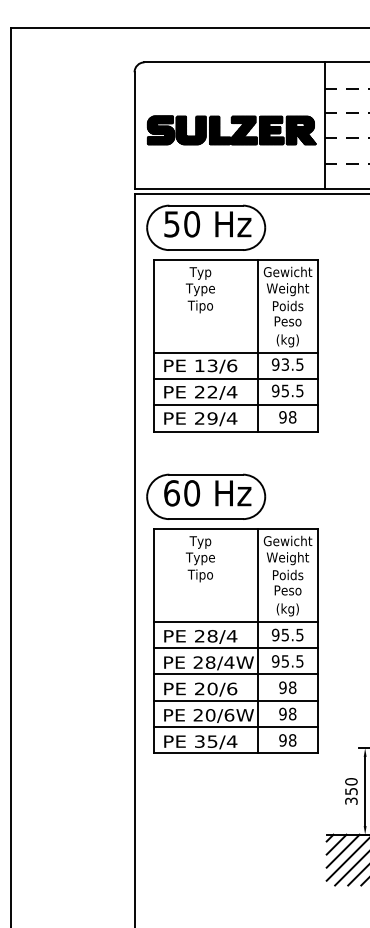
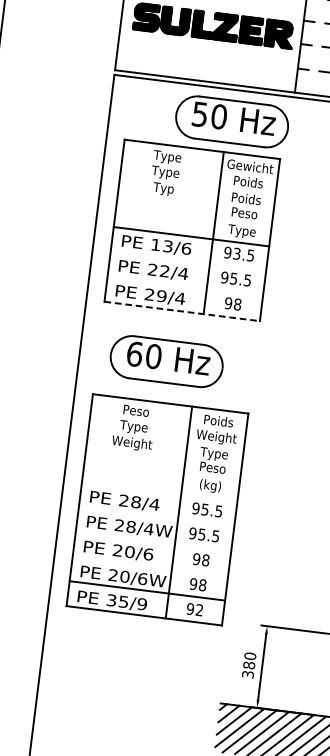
part: (206, 227) -> (232, 121), moved
text: (199, 273) -> (166, 157), Typ -> Type
text: (287, 289) -> (247, 183), Weight -> Poids
text: (200, 306) -> (163, 188), Tipo -> Typ
text: (287, 340) -> (241, 231), (kg) -> Type
line: (235, 379) -> (188, 262), removed
line: (235, 405) -> (185, 286), removed
line: (236, 431) -> (182, 311), solid -> dashed
part: (206, 496) -> (167, 361), moved
text: (287, 540) -> (218, 420), Gewicht -> Poids
text: (200, 542) -> (135, 412), Typ -> Peso
text: (200, 575) -> (131, 443), Tipo -> Weight
text: (288, 575) -> (215, 453), Poids -> Type
line: (235, 621) -> (159, 490), removed
line: (235, 648) -> (156, 516), removed
line: (235, 674) -> (153, 541), removed
line: (235, 700) -> (150, 565), removed
text: (292, 740) -> (199, 610), 98 -> 92
text: (231, 741) -> (141, 604), 35/4 -> 35/9
text: (351, 791) -> (249, 665), 350 -> 380

